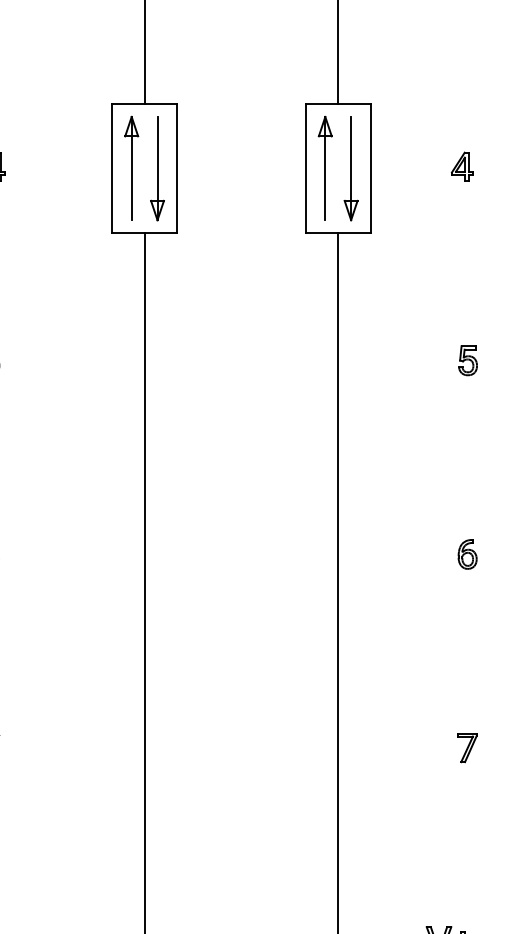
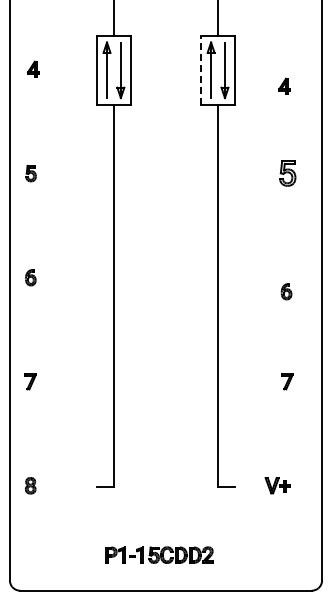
part: (461, 165) -> (284, 85), moved
line: (305, 168) -> (200, 70), solid -> dashed
part: (467, 360) -> (287, 173), size x1.6
part: (467, 554) -> (286, 291), moved

